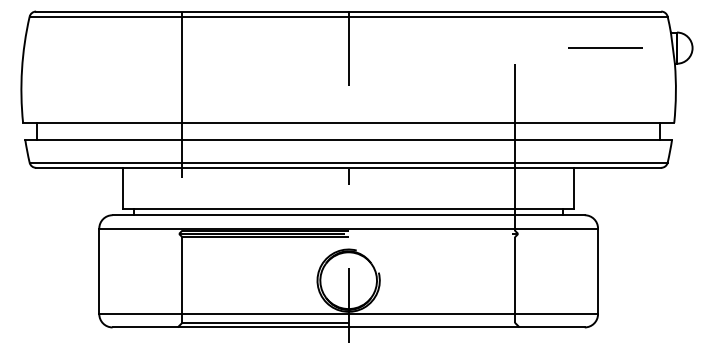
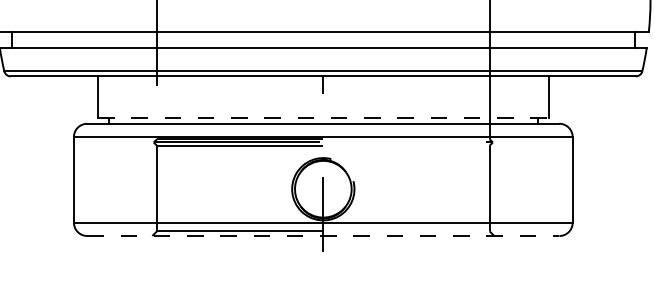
line: (349, 209) -> (324, 118), solid -> dashed
line: (349, 327) -> (324, 236), solid -> dashed

